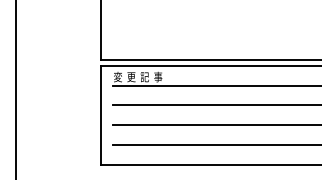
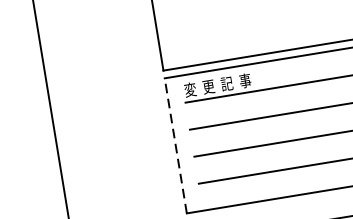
line: (101, 114) -> (176, 144), solid -> dashed

